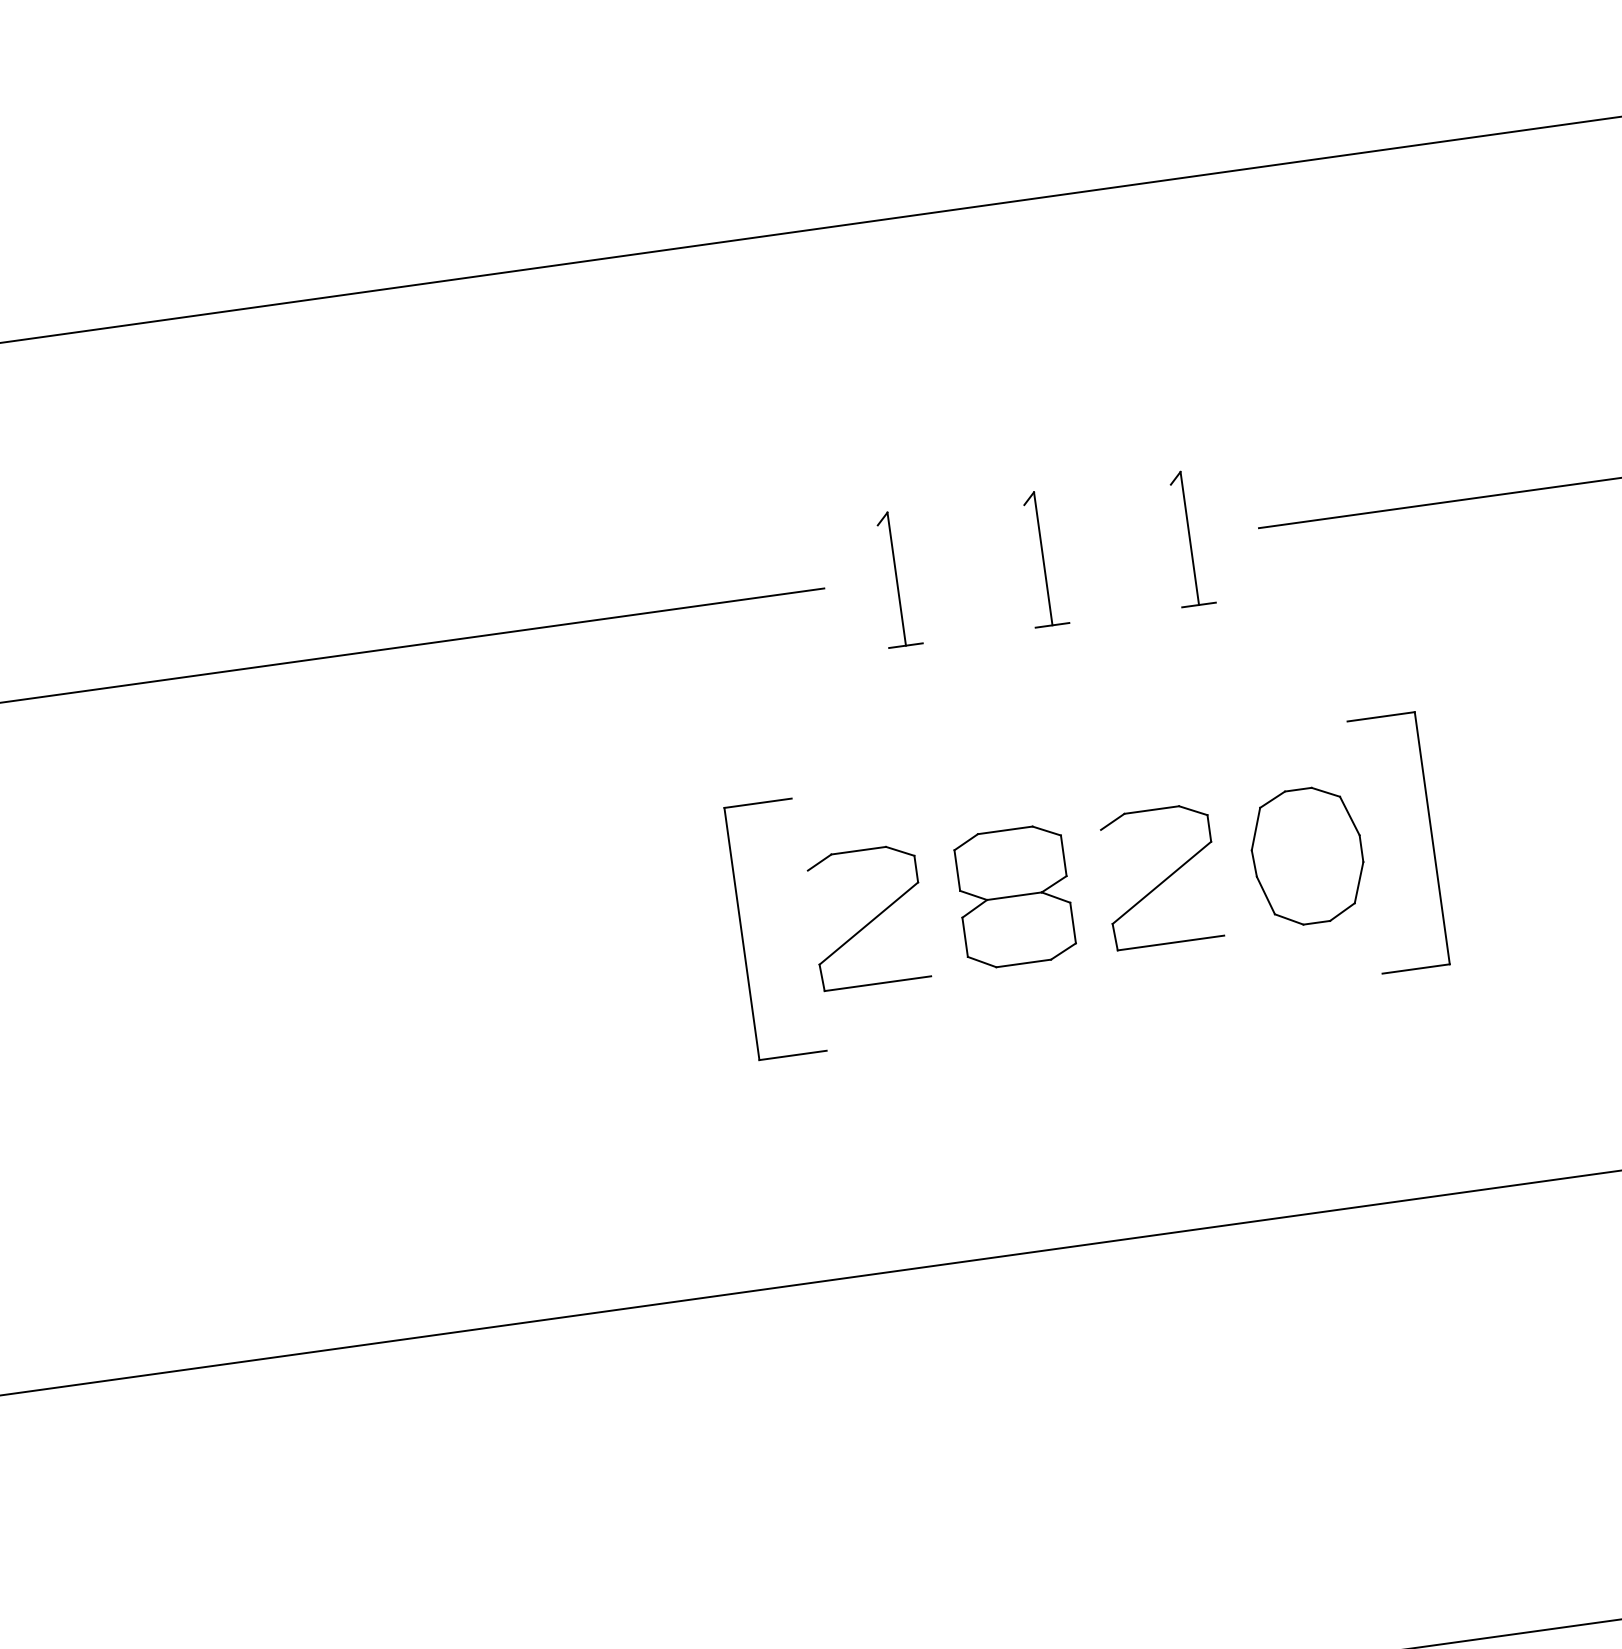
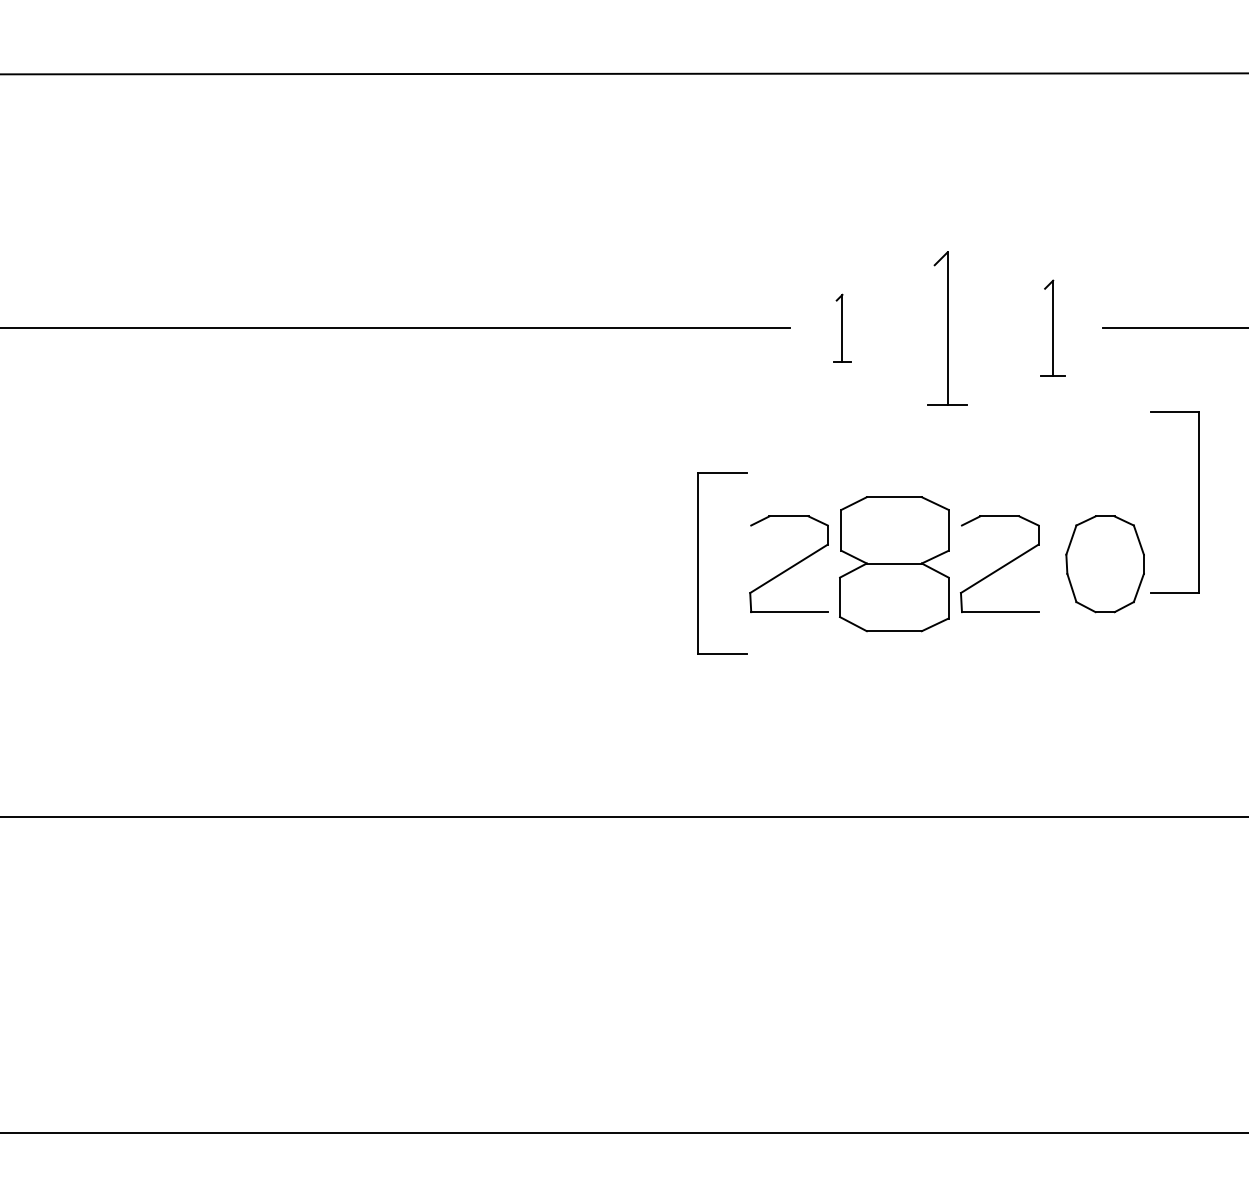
part: (1042, 557) -> (947, 327), size x1.6
part: (896, 577) -> (842, 327), size x0.7
part: (1431, 837) -> (1198, 502), moved
part: (1014, 897) -> (894, 564), size x1.4

